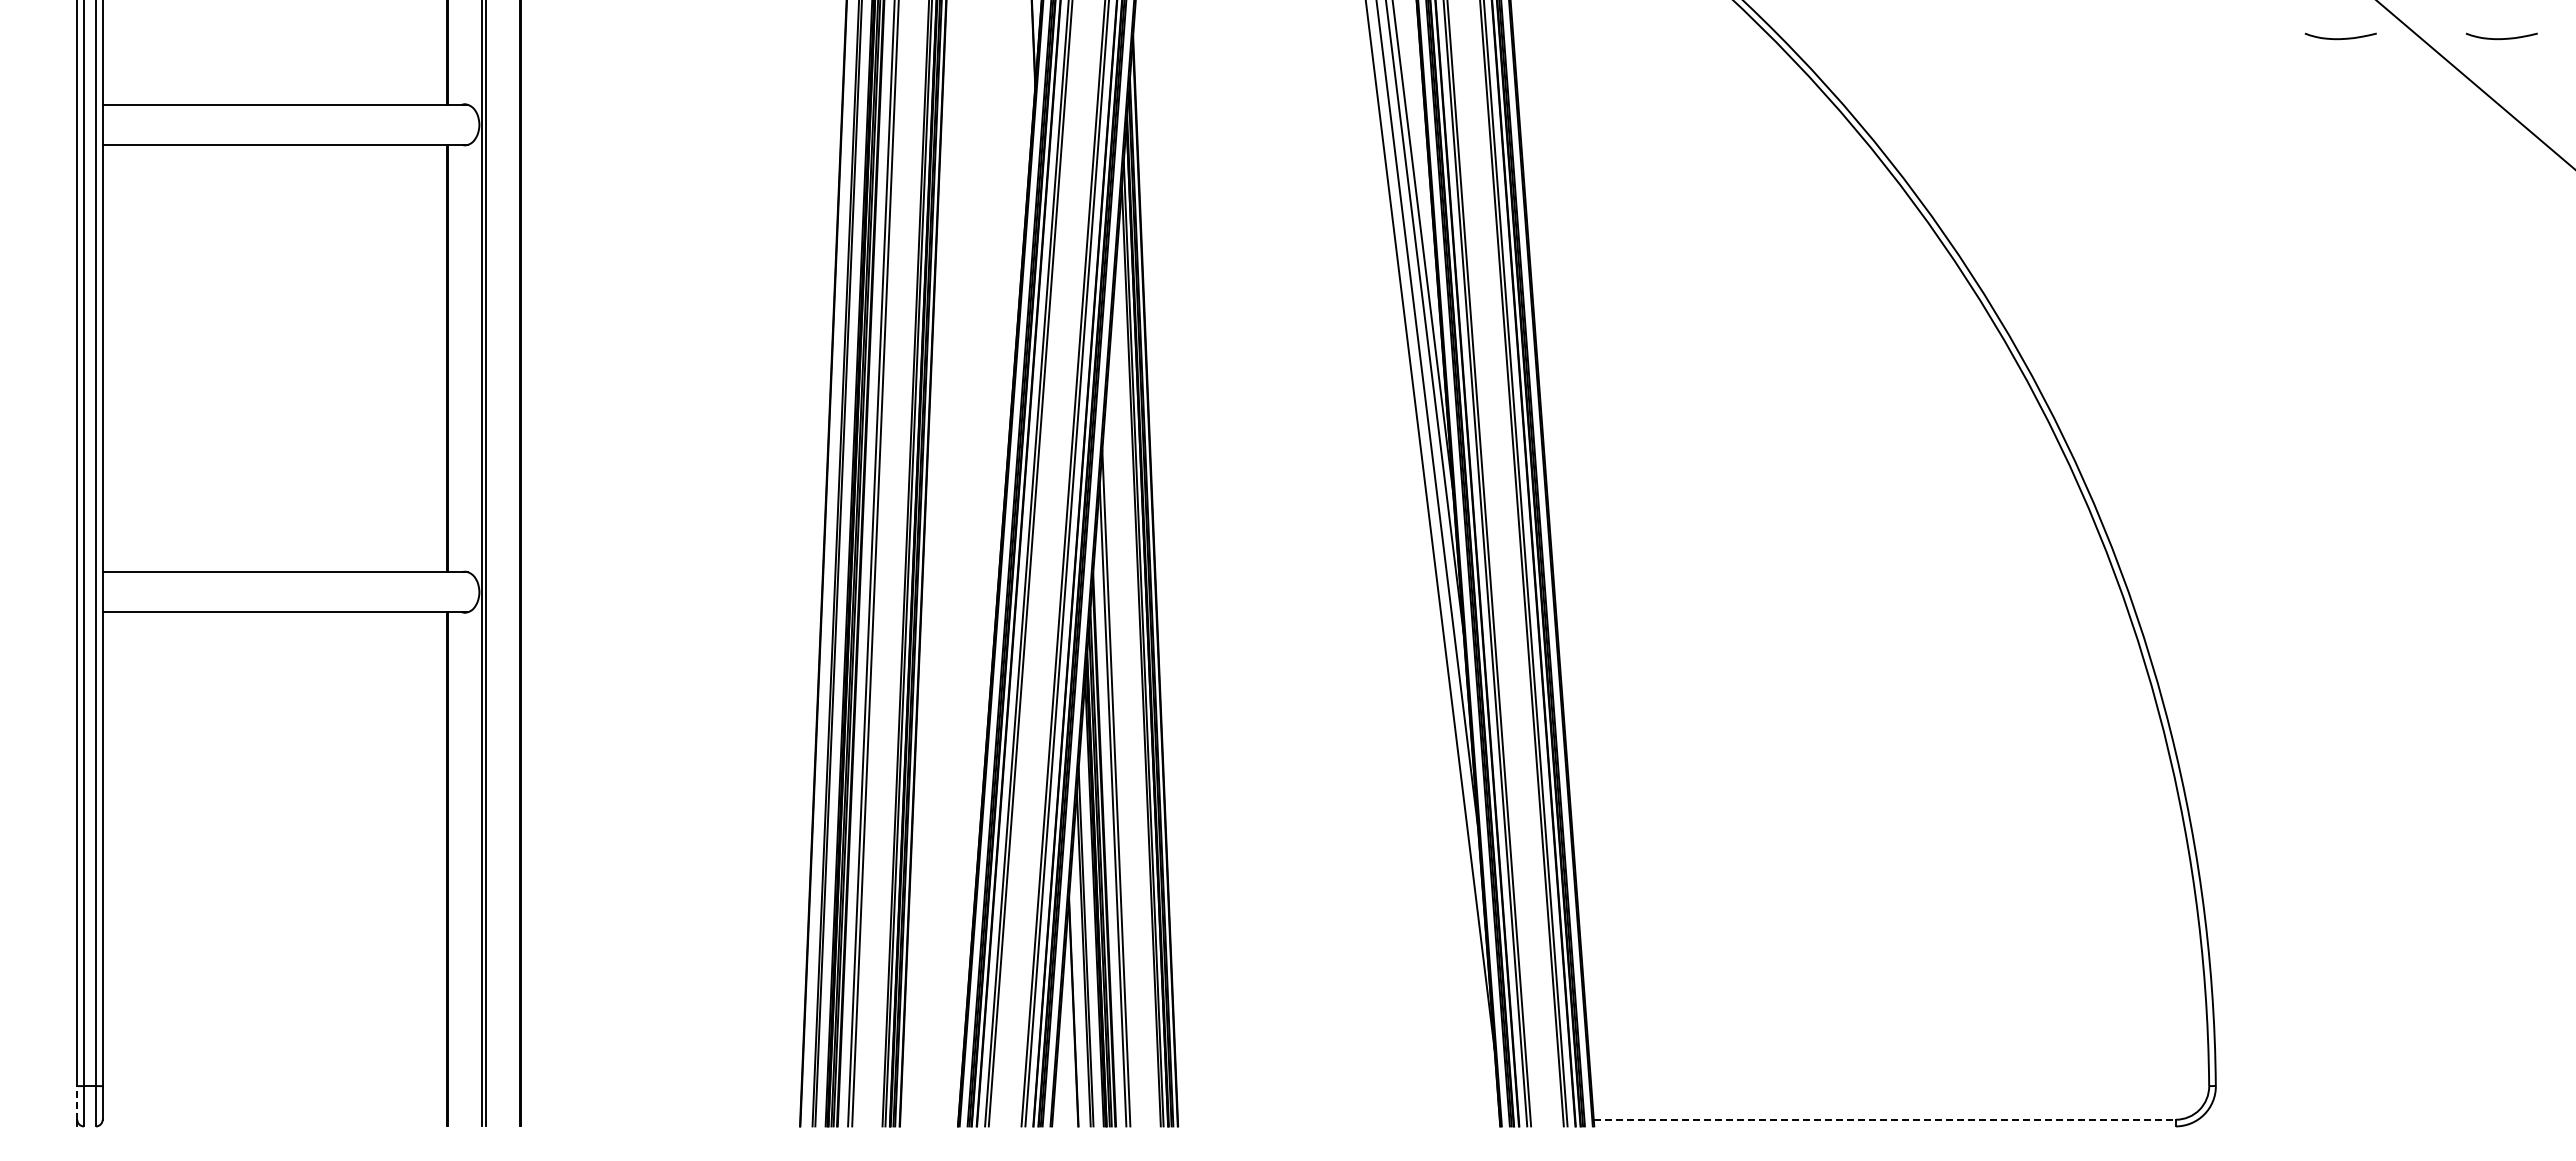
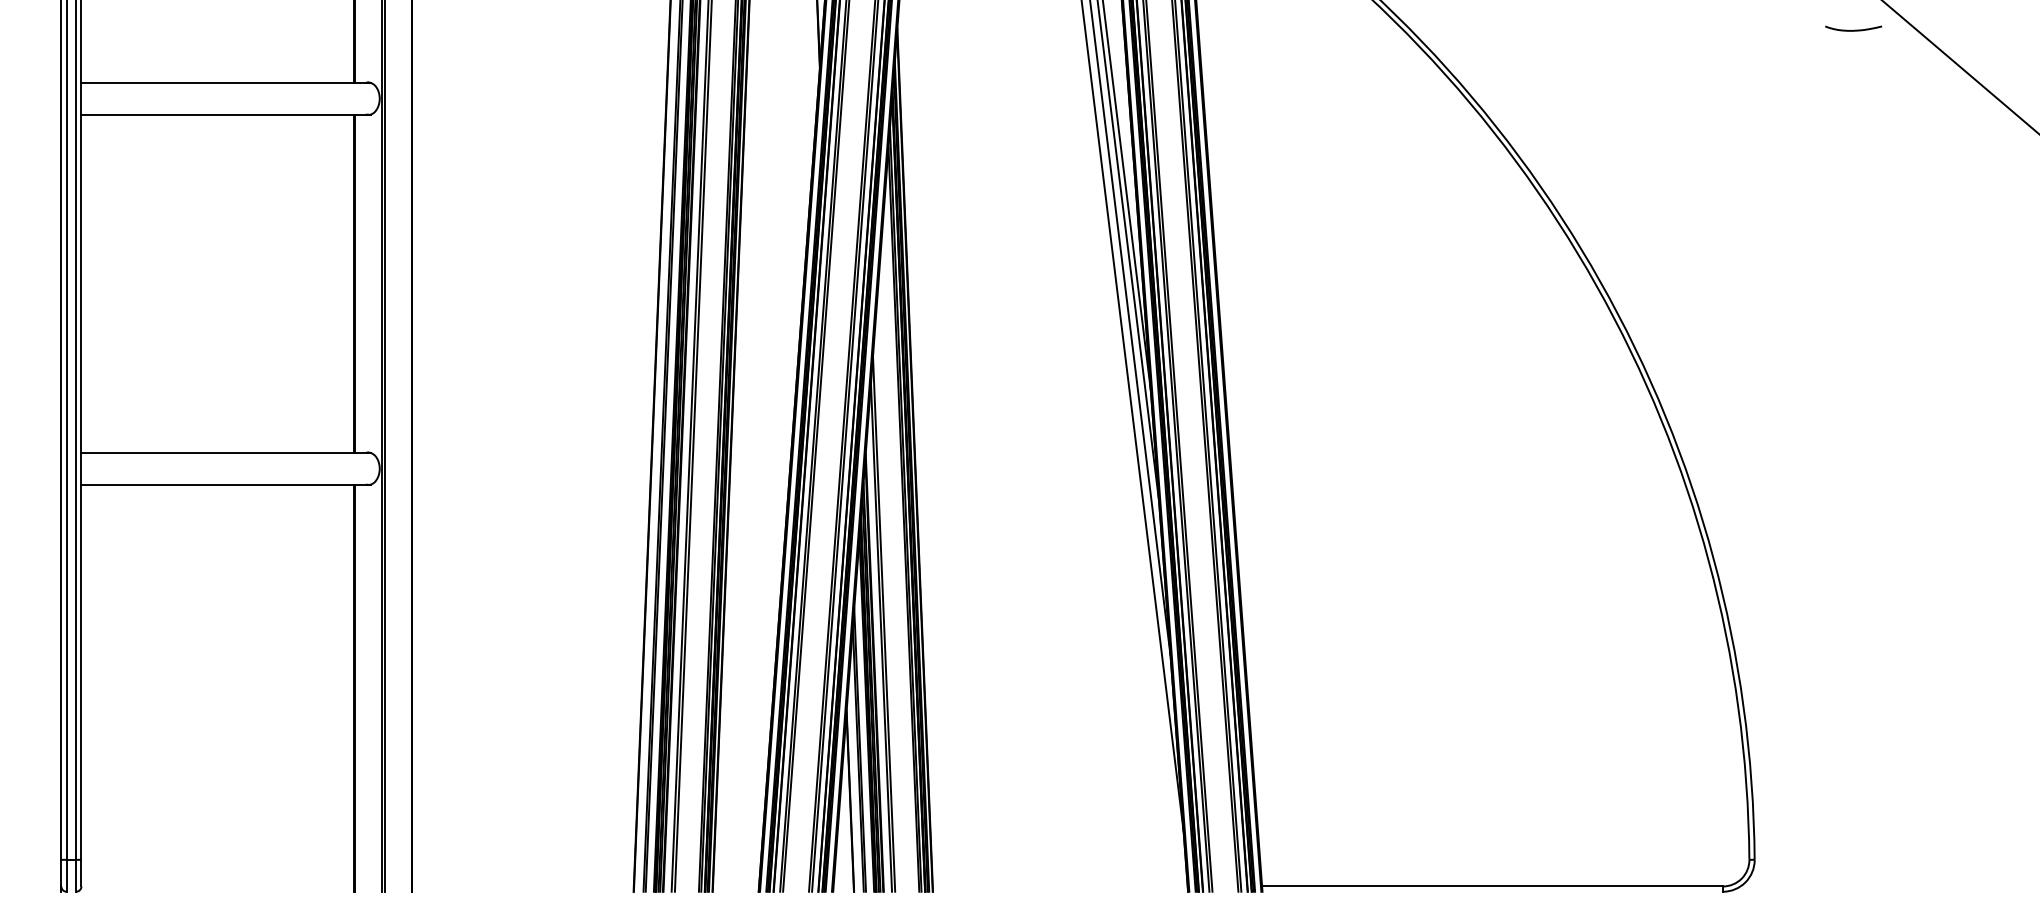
curve: (2501, 38) -> (1980, 30), removed
line: (77, 1102) -> (61, 872), dashed -> solid
line: (1884, 1119) -> (1492, 886), dashed -> solid

